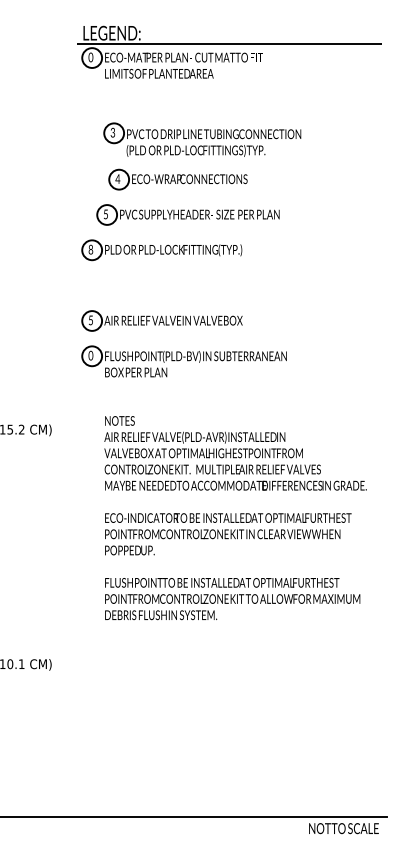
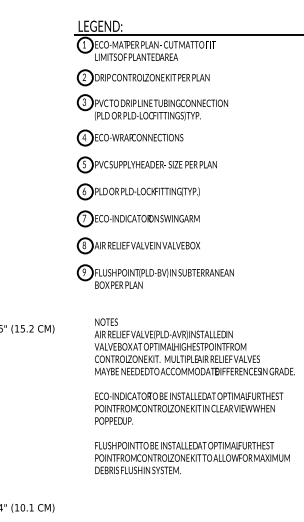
text: (90, 57) -> (84, 44), 0 -> 1
part: (167, 100) -> (142, 77), added
part: (202, 139) -> (152, 107), moved
part: (177, 179) -> (129, 137), moved
part: (187, 214) -> (146, 164), moved
text: (90, 248) -> (84, 190), 8 -> 6
part: (161, 285) -> (138, 218), added
text: (90, 320) -> (84, 245), 5 -> 8
text: (90, 356) -> (84, 272), 0 -> 9

